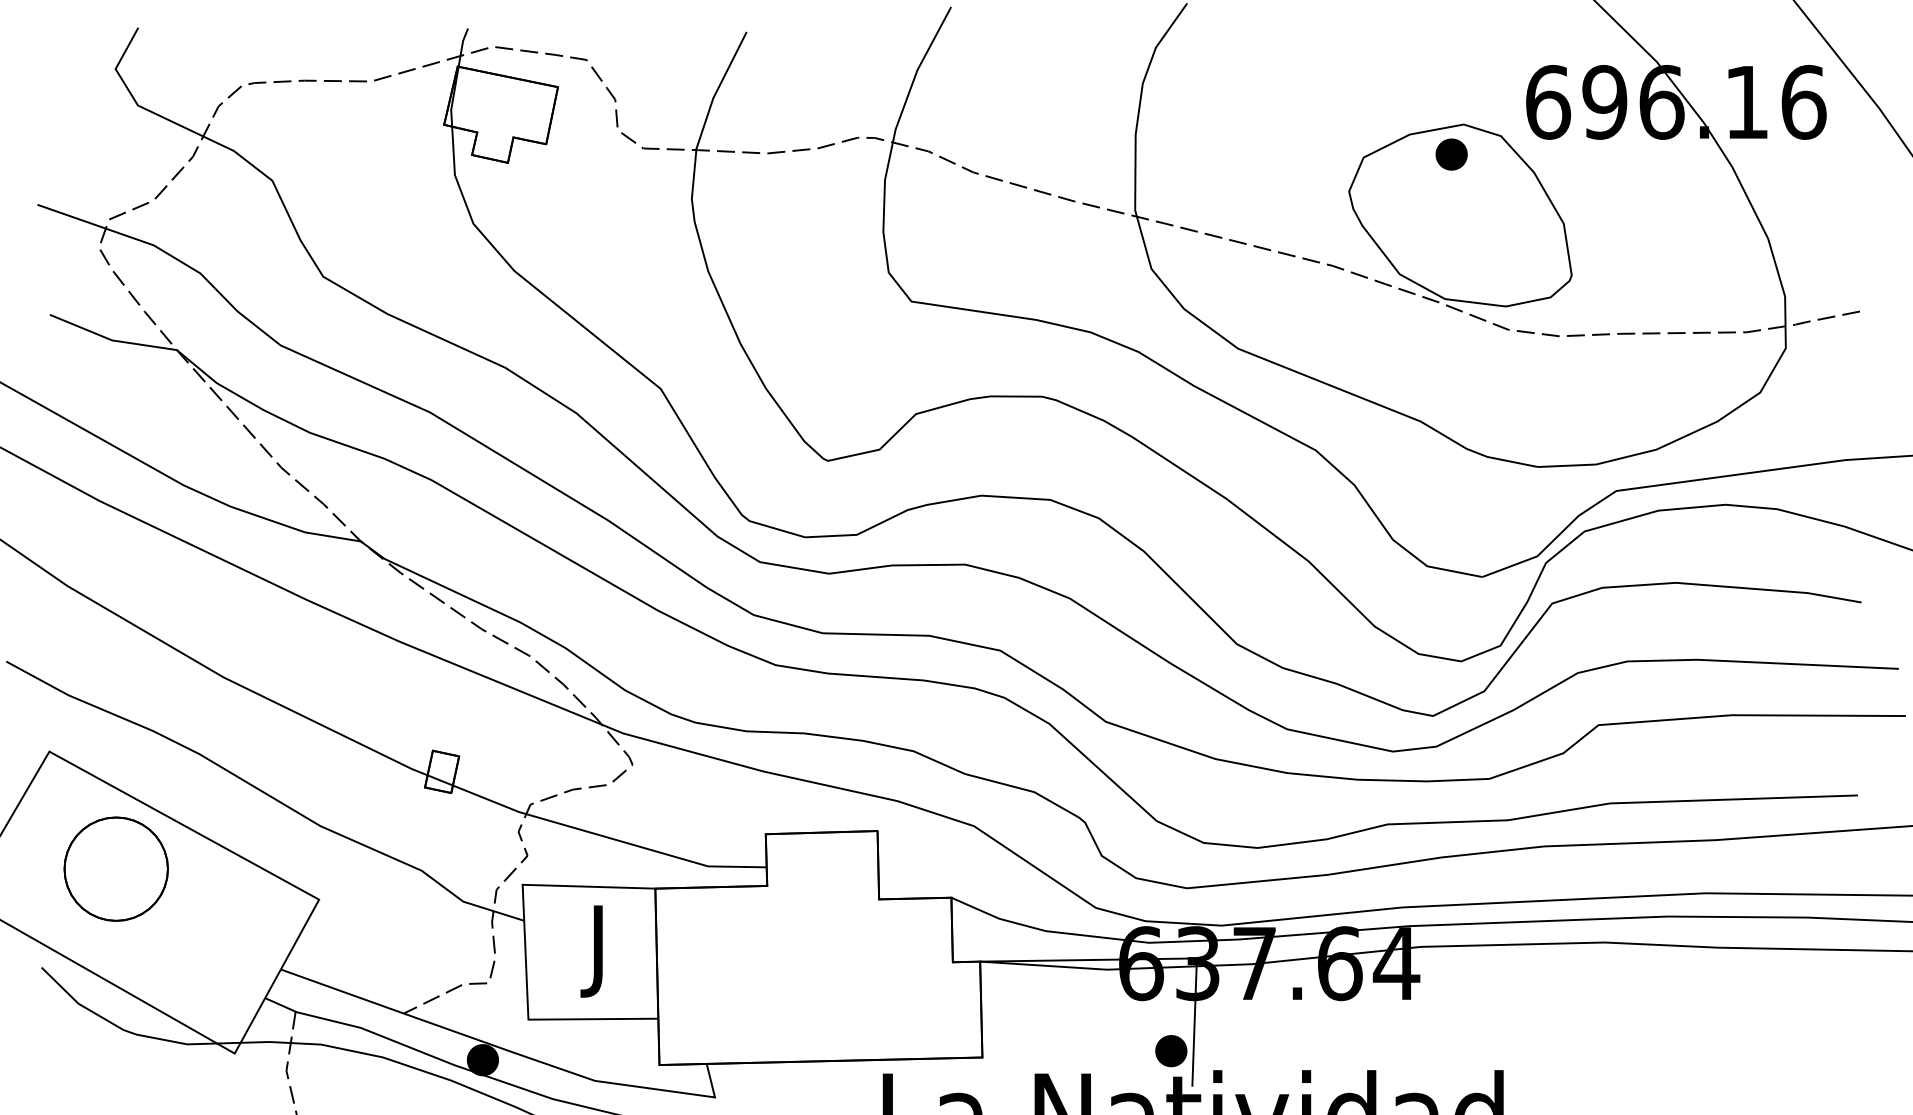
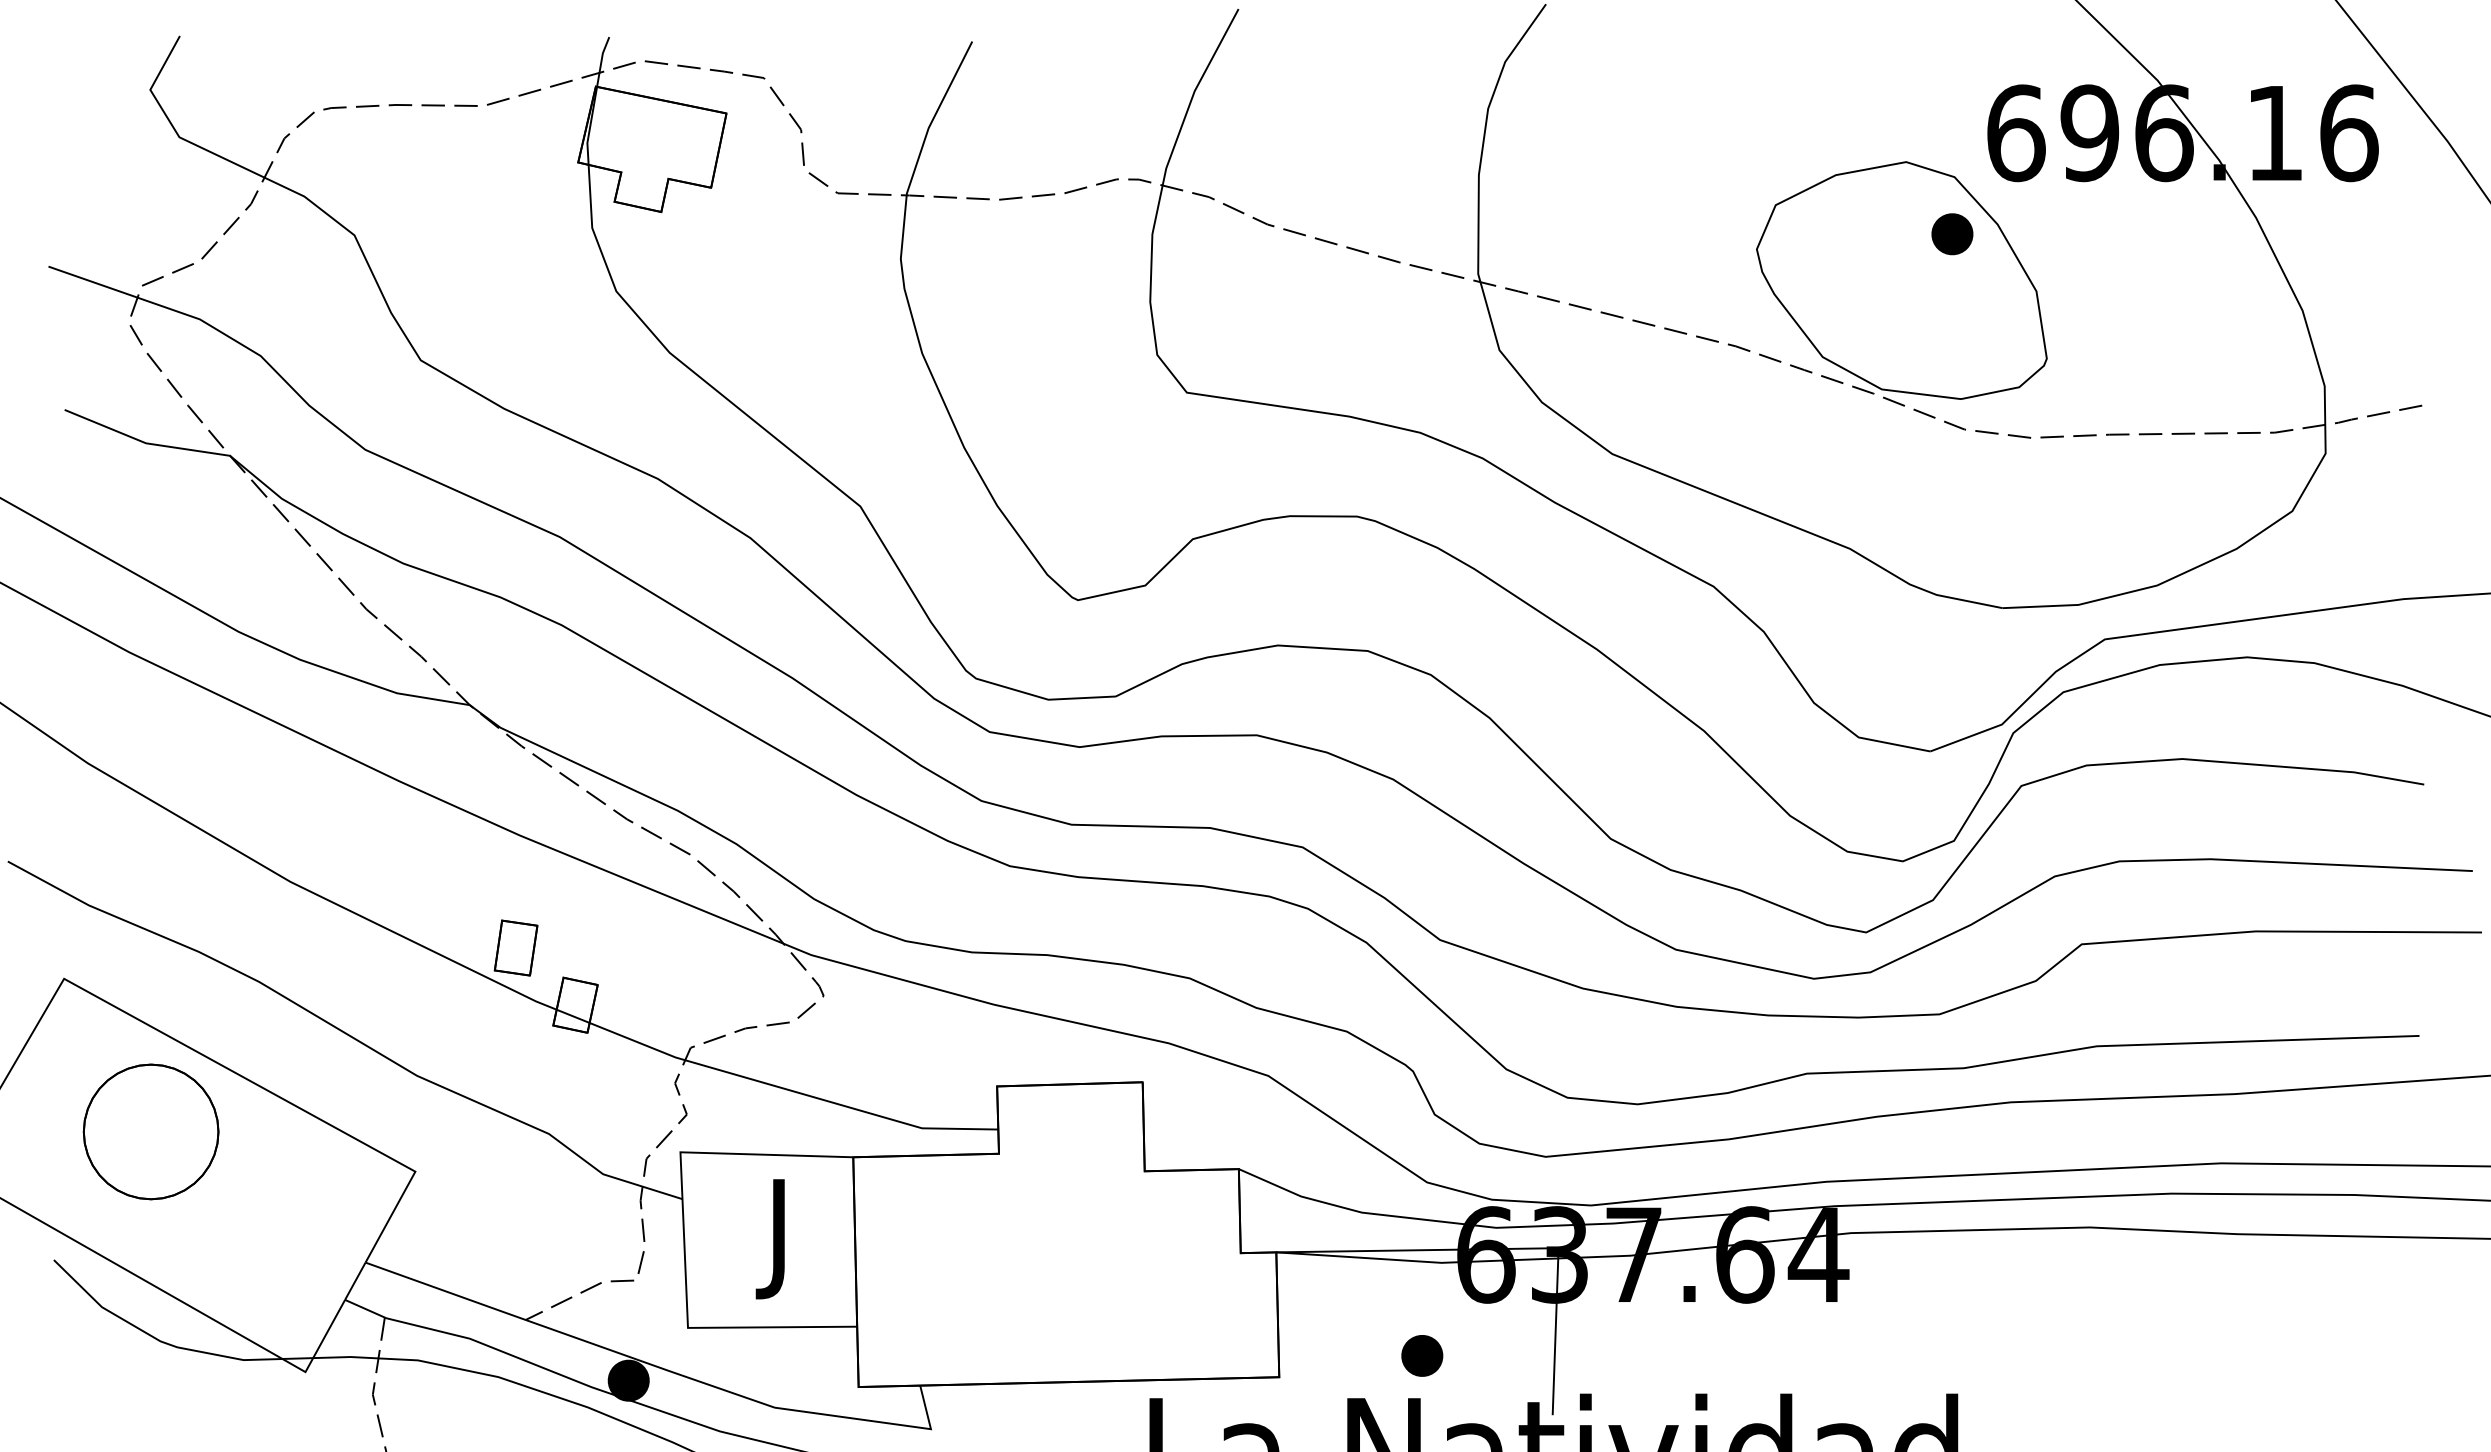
part: (1451, 154) -> (1952, 234), moved
part: (396, 727) -> (515, 947), added
part: (1171, 1050) -> (1422, 1355), moved

